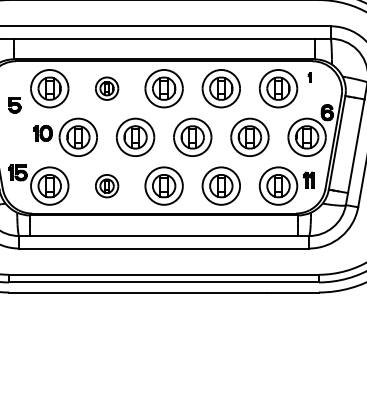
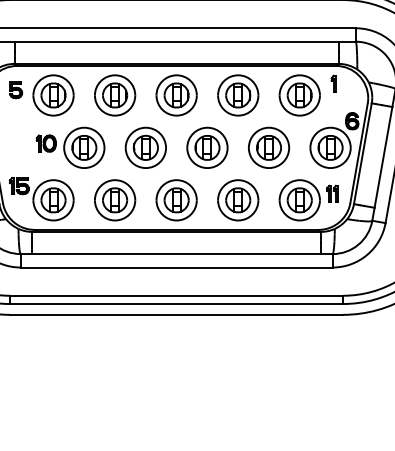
part: (309, 77) -> (333, 83), size x1.67
part: (107, 88) -> (115, 95), size x1.67
part: (15, 105) -> (16, 90), moved
part: (107, 186) -> (115, 200), size x1.67

